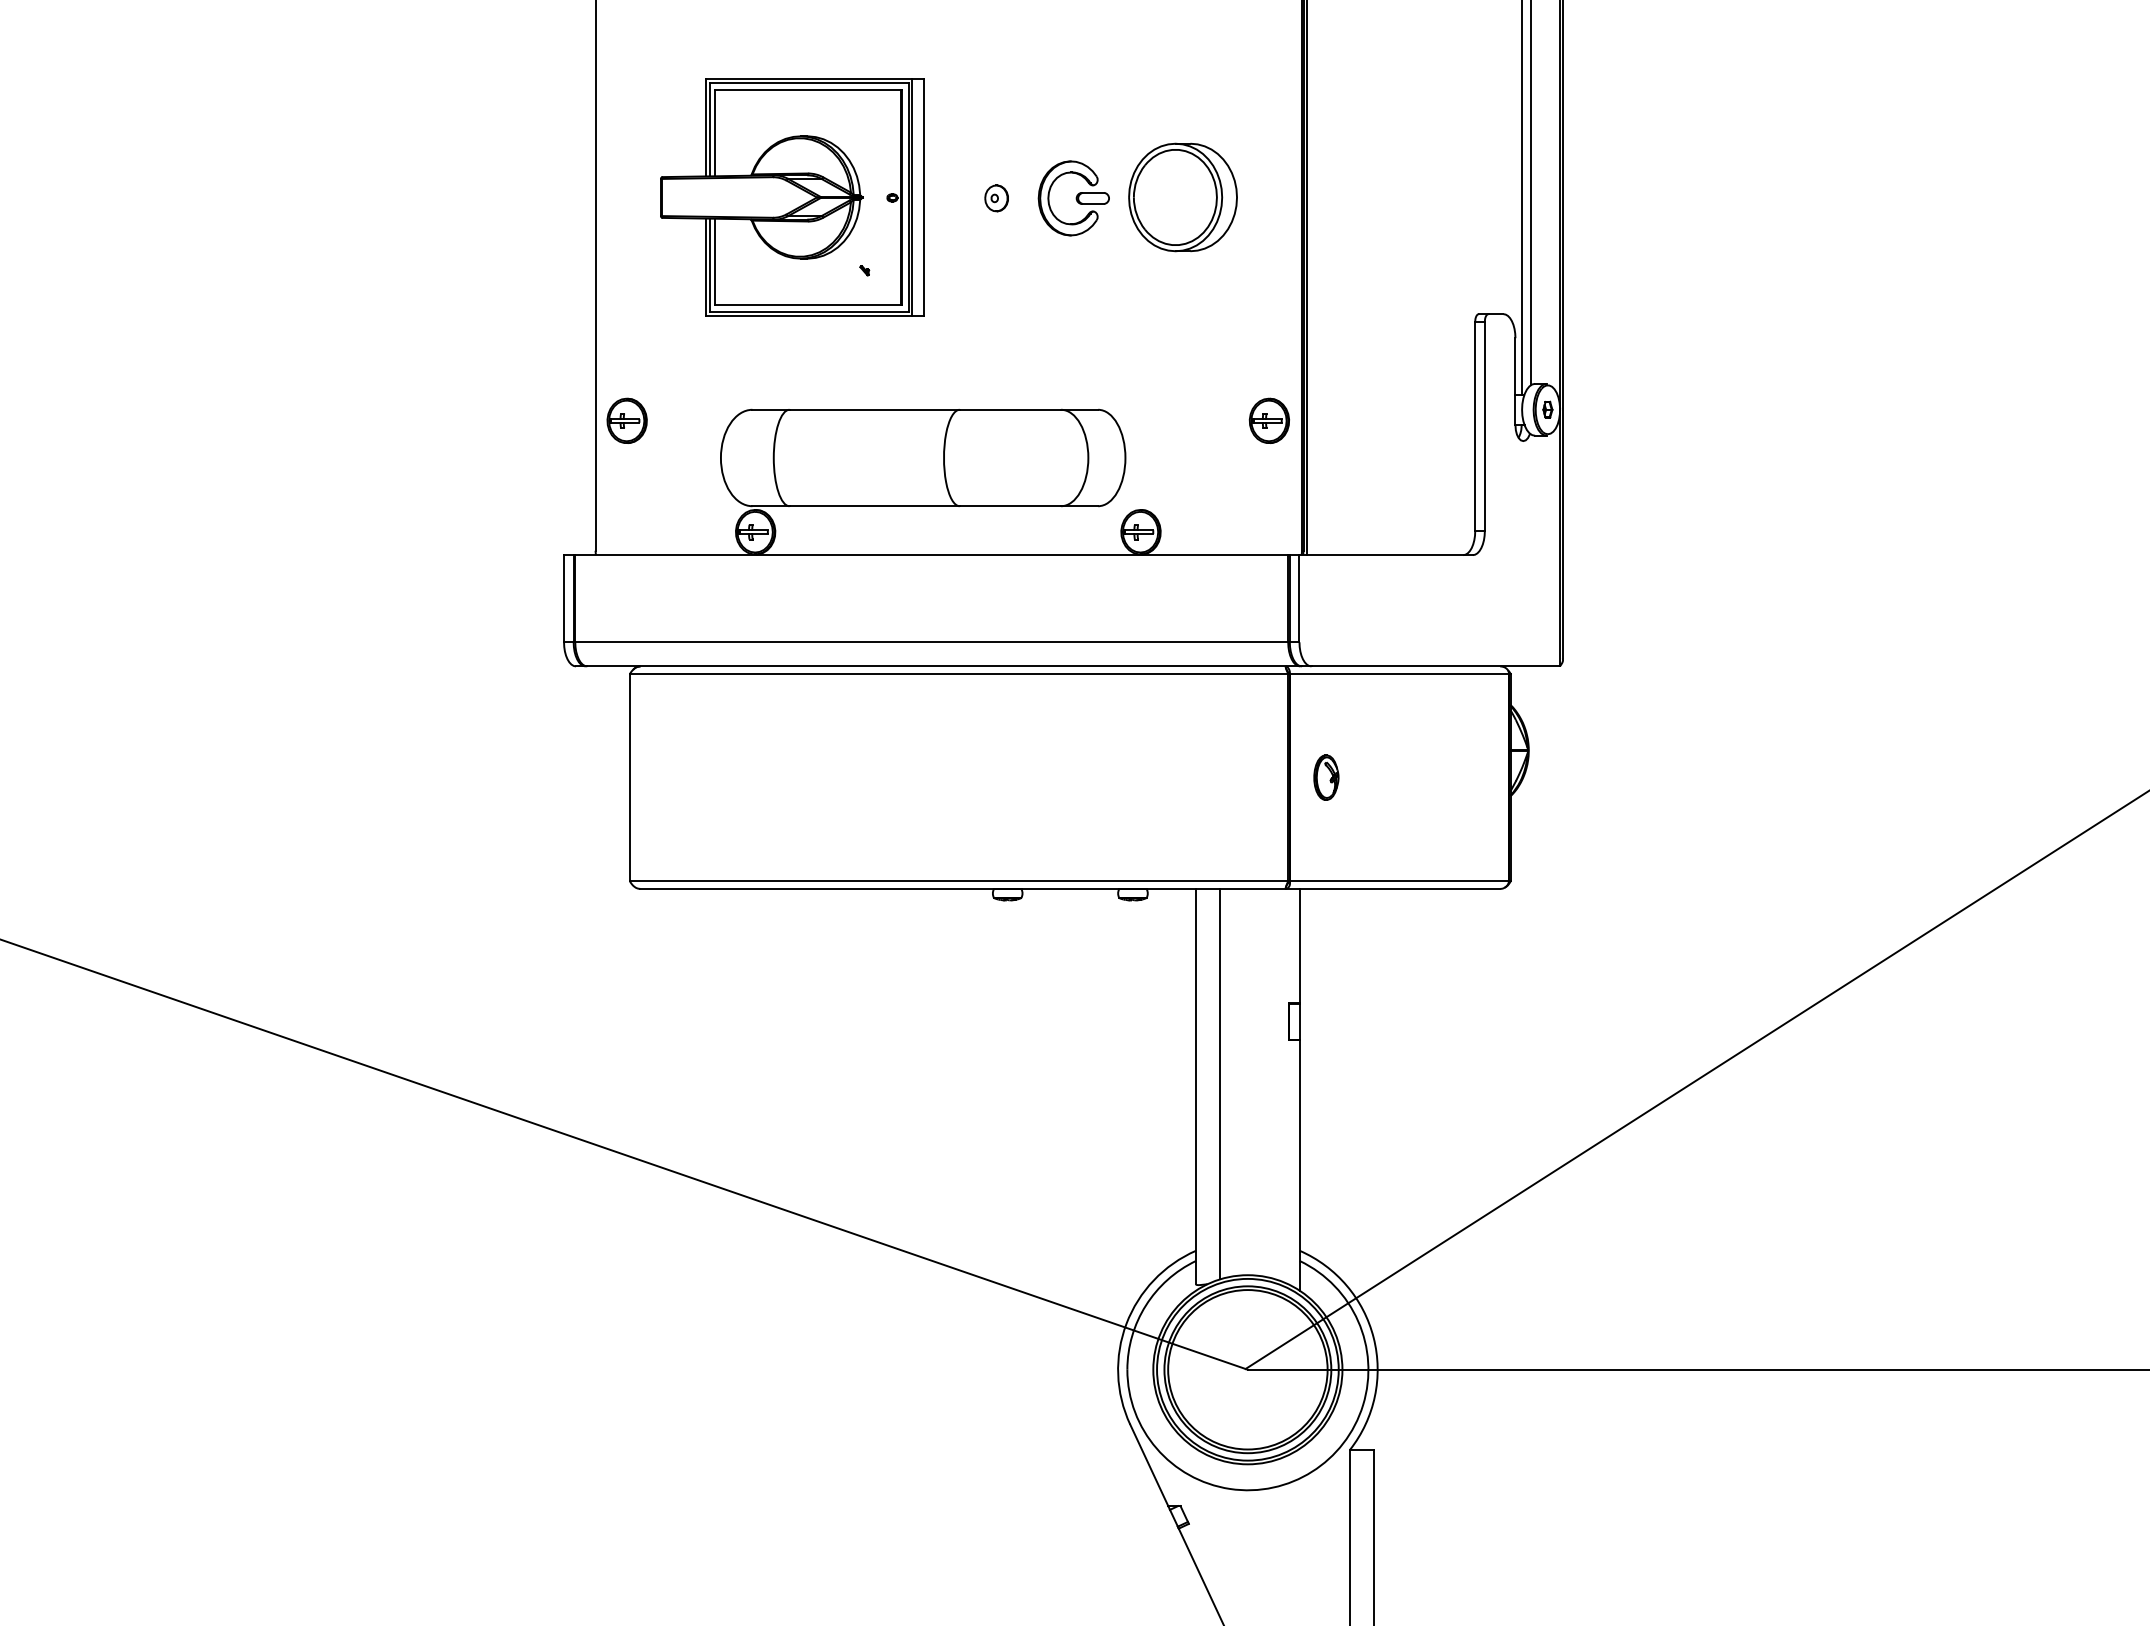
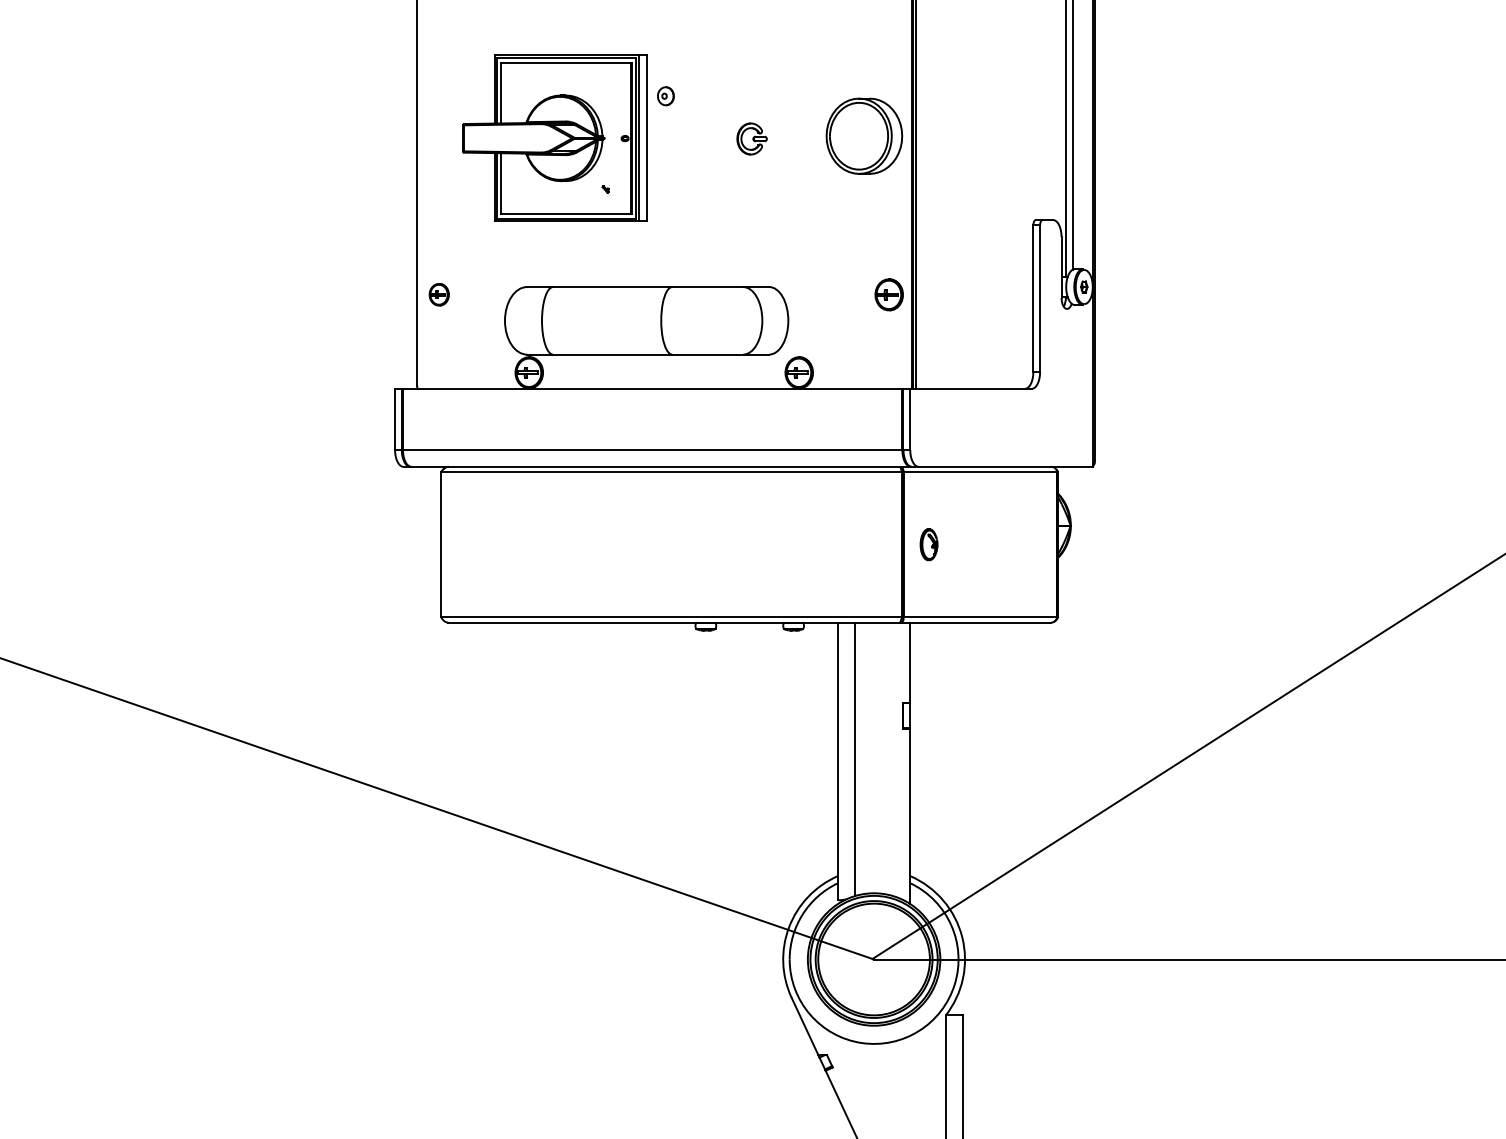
part: (1182, 197) -> (864, 136), moved
part: (996, 198) -> (665, 96), moved
part: (1073, 198) -> (751, 139), size x0.6
part: (626, 420) -> (438, 294), size x0.7

